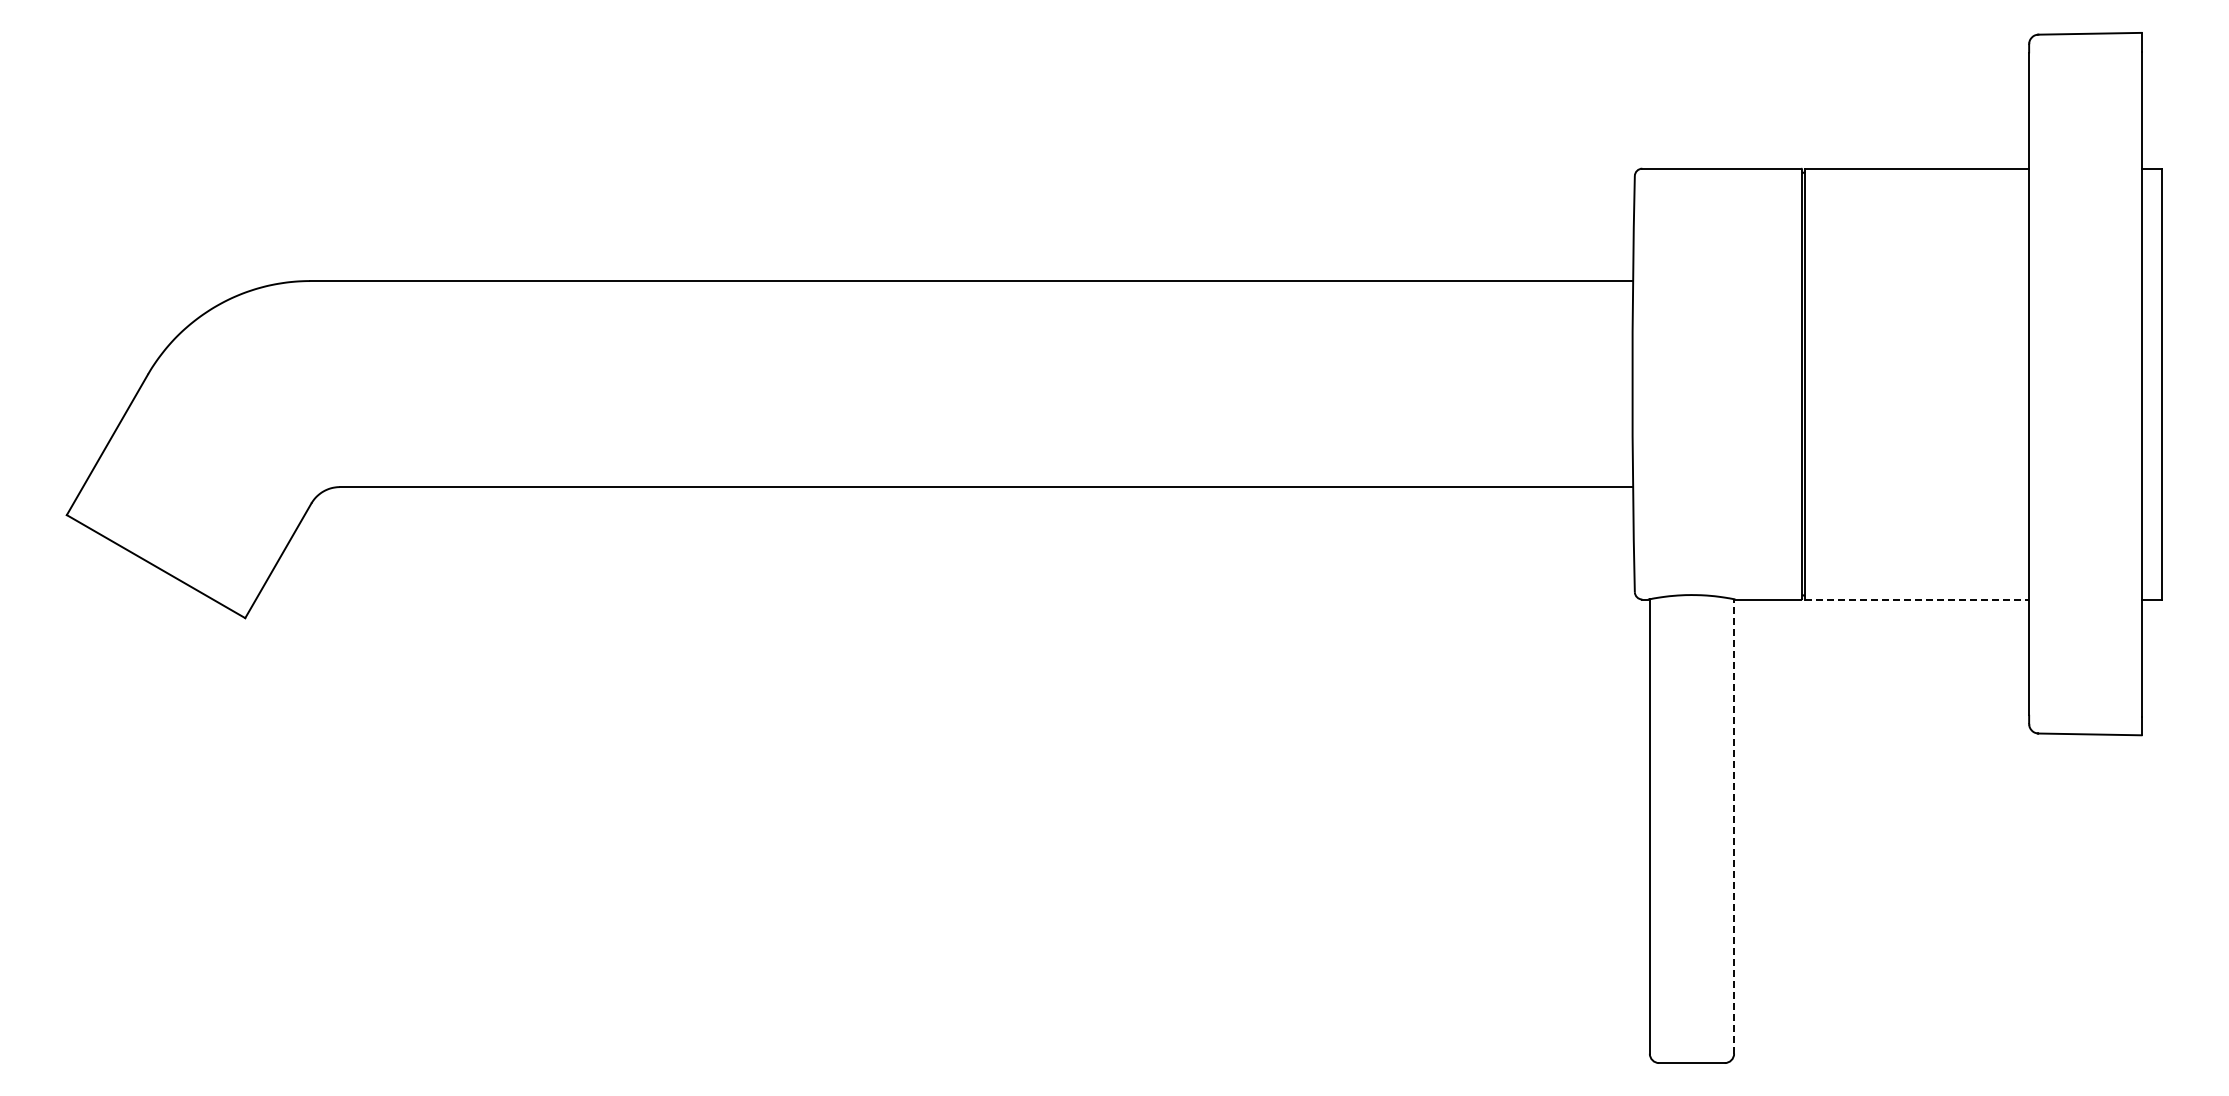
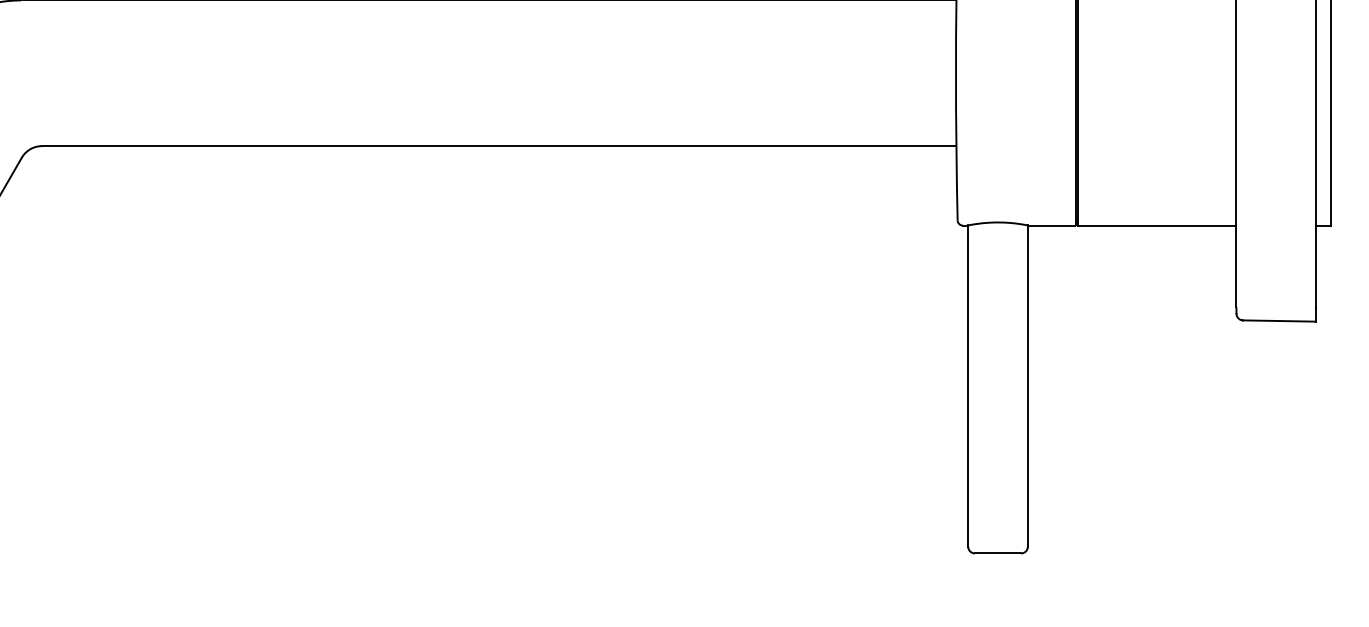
line: (1917, 599) -> (1157, 225), dashed -> solid
line: (1734, 825) -> (1028, 385), dashed -> solid

